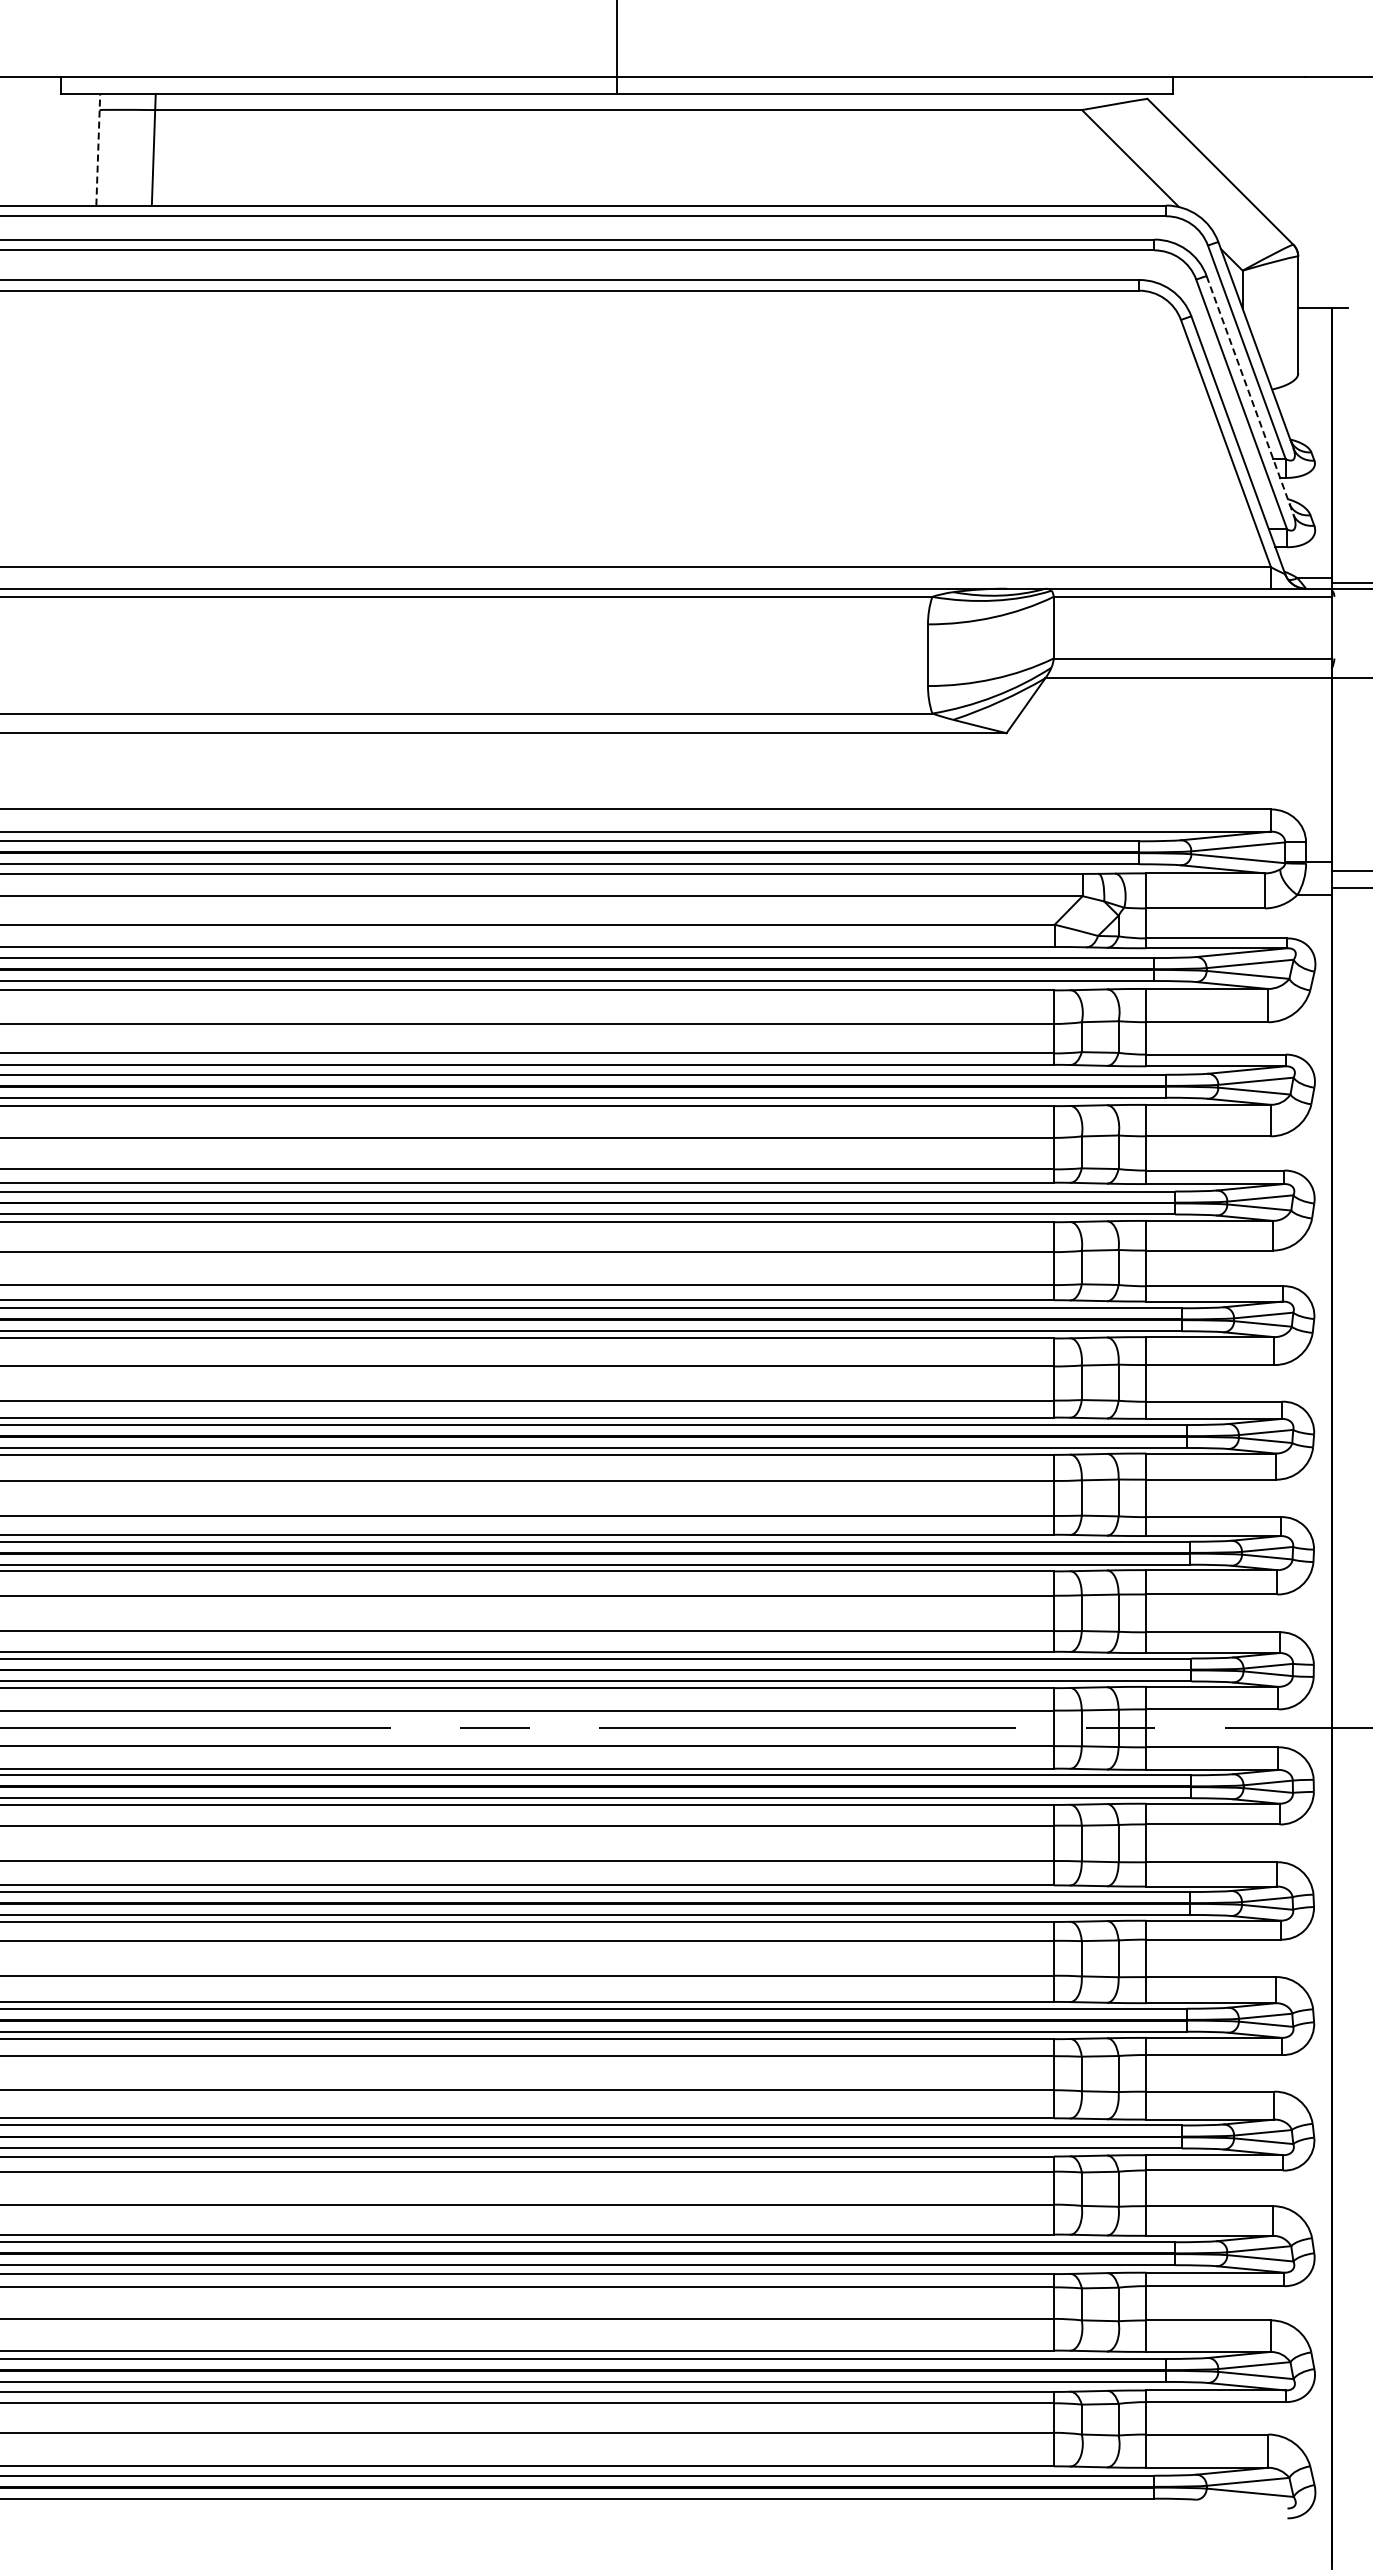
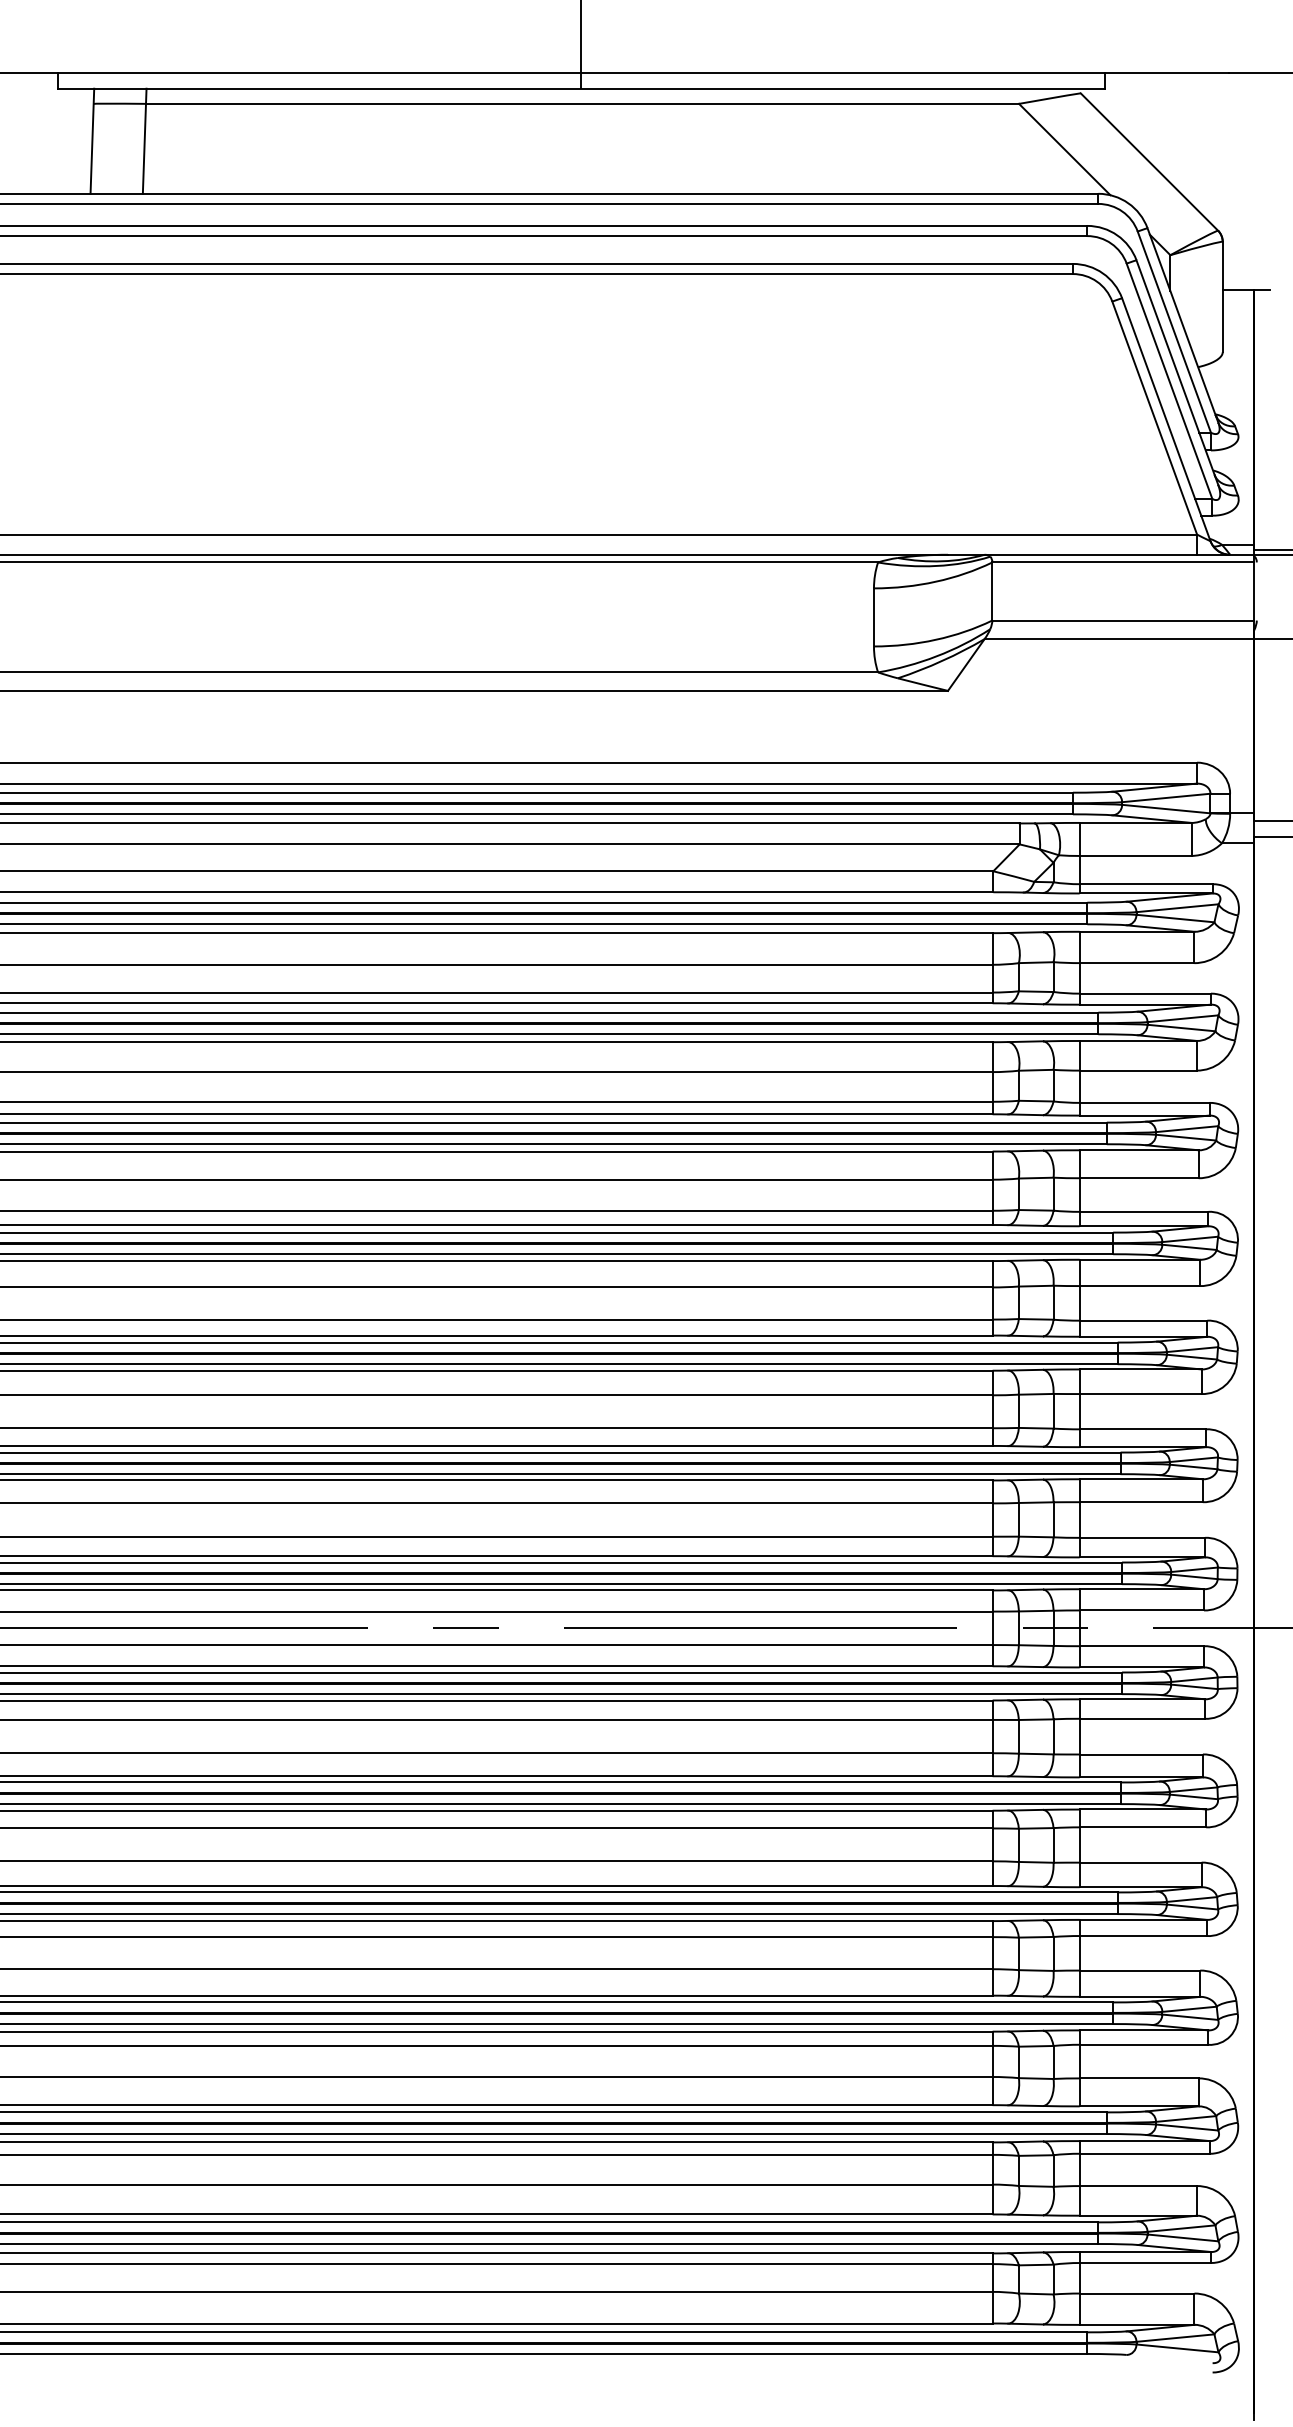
line: (98, 149) -> (92, 141), dashed -> solid
line: (1250, 395) -> (1177, 372), dashed -> solid

